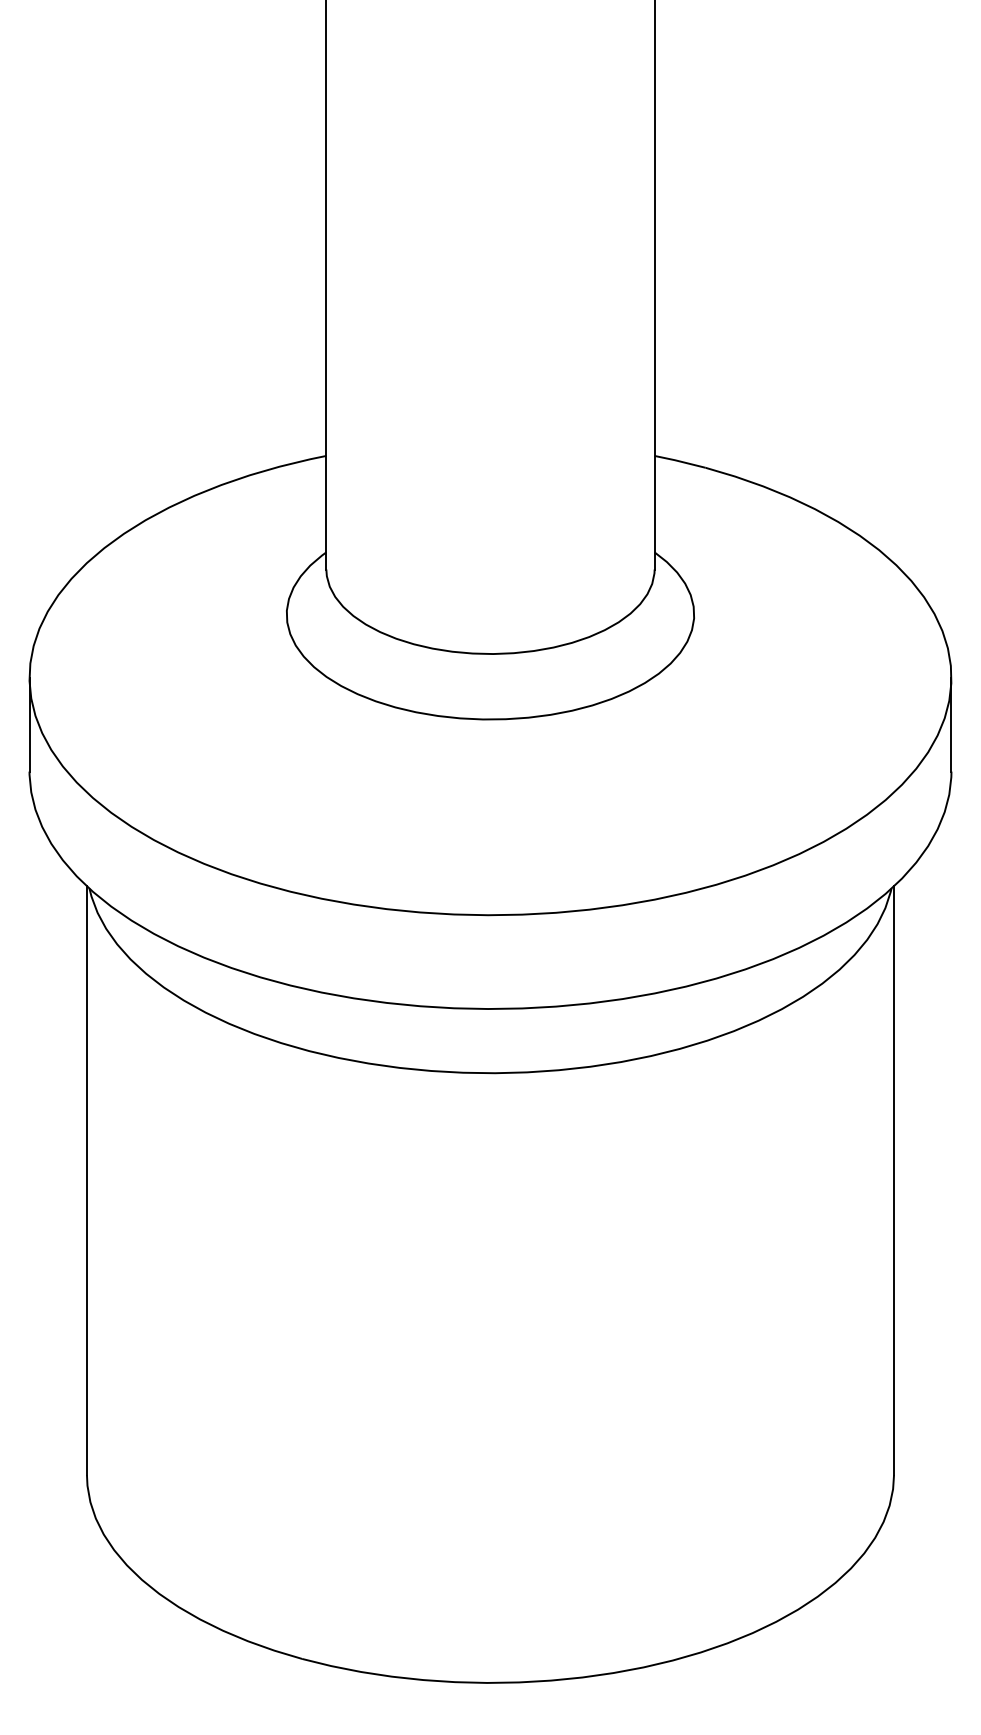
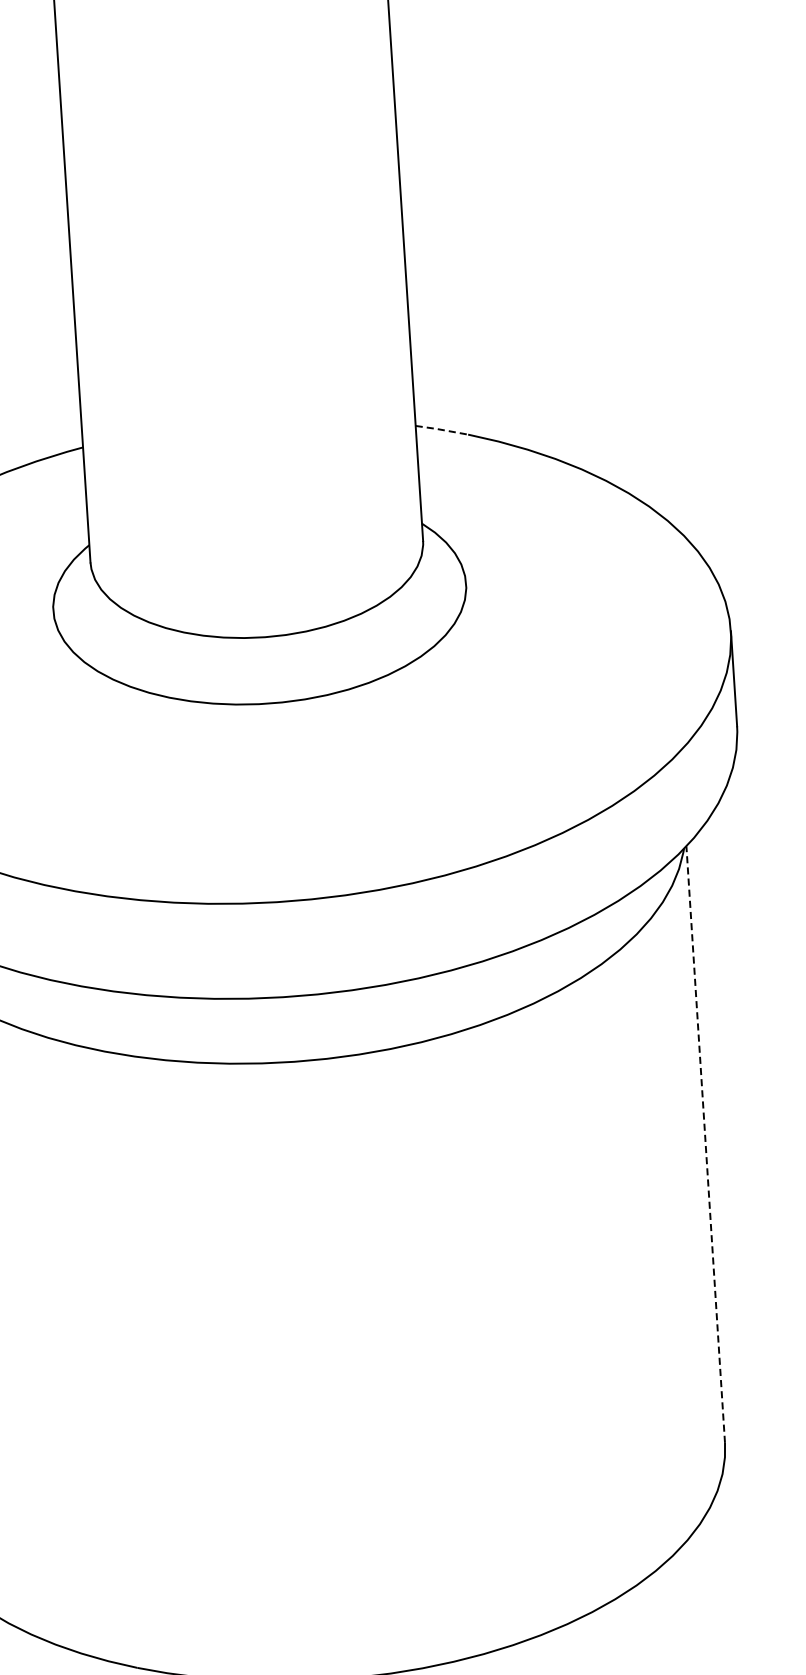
line: (679, 461) -> (441, 429), solid -> dashed
line: (894, 1180) -> (706, 1144), solid -> dashed

